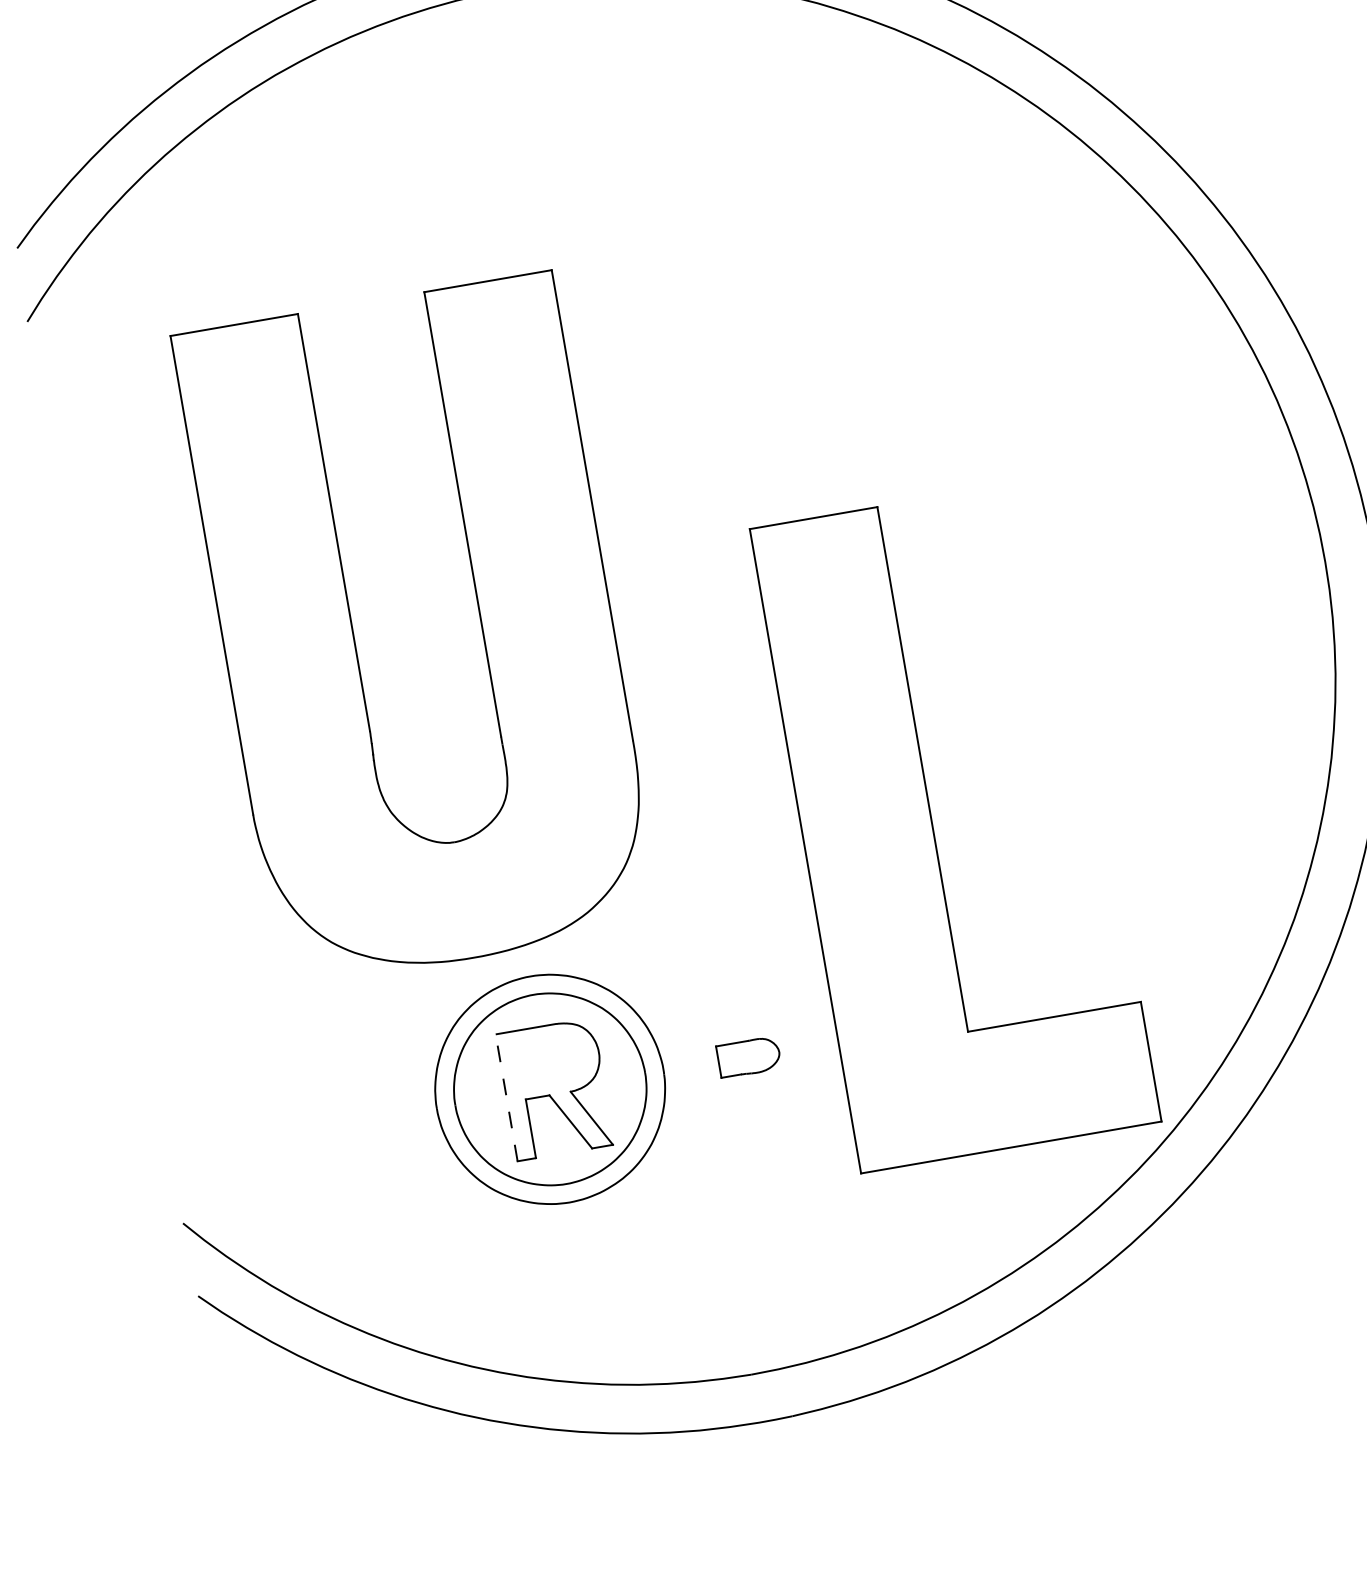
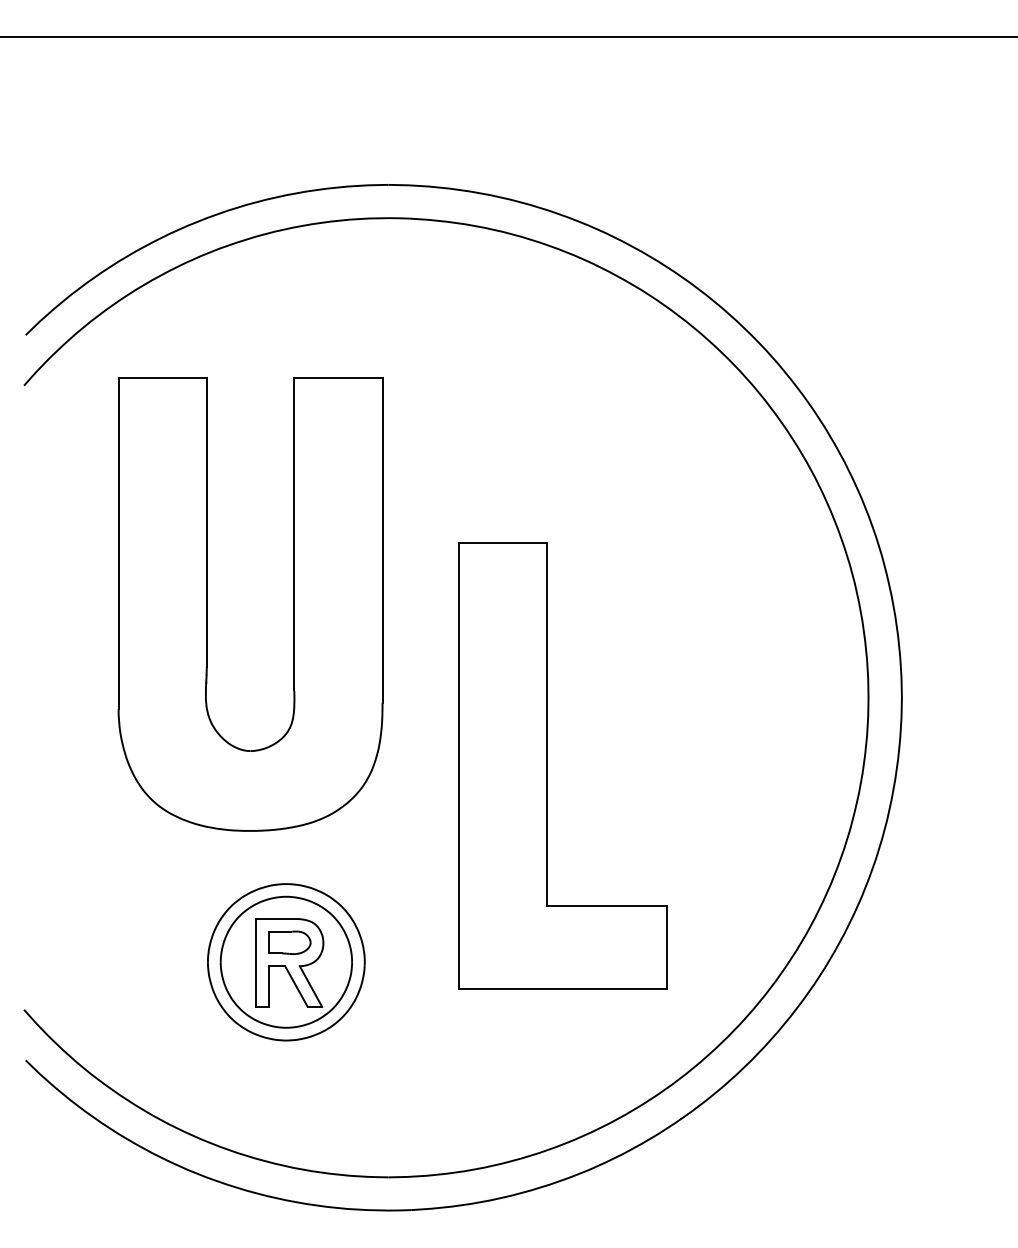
part: (355, 641) -> (207, 604), moved
part: (933, 828) -> (547, 765), moved
part: (748, 1056) -> (289, 942), moved
line: (507, 1097) -> (256, 962), dashed -> solid

